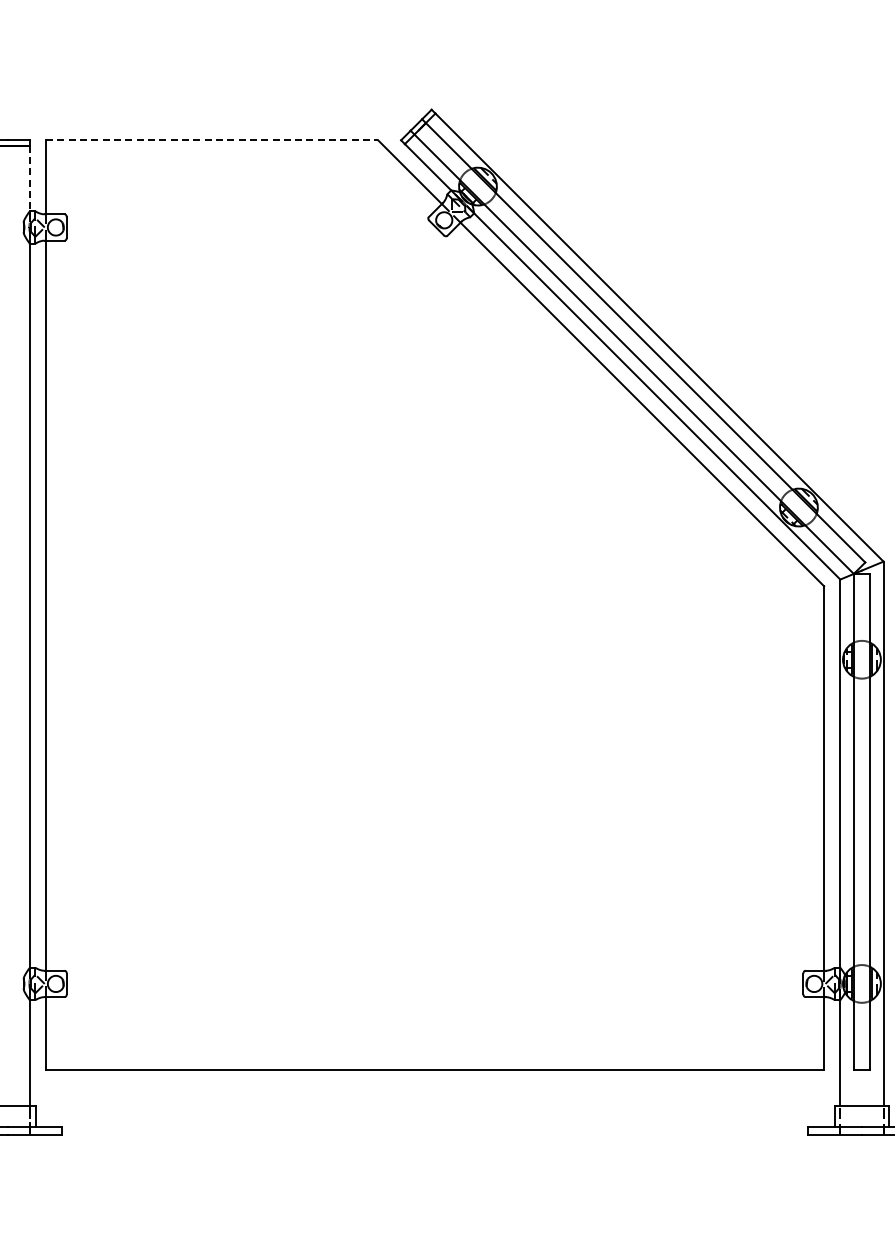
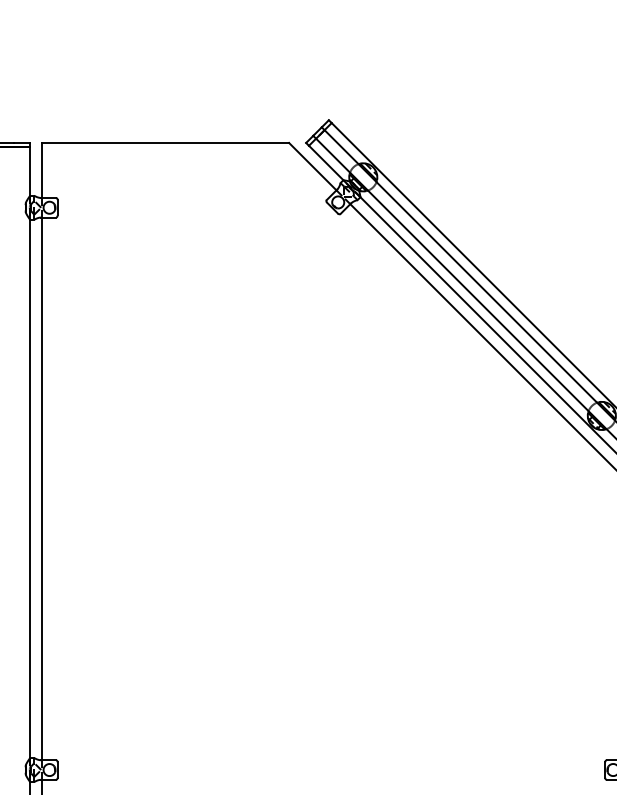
line: (212, 140) -> (165, 143), dashed -> solid
line: (29, 178) -> (29, 171), dashed -> solid

